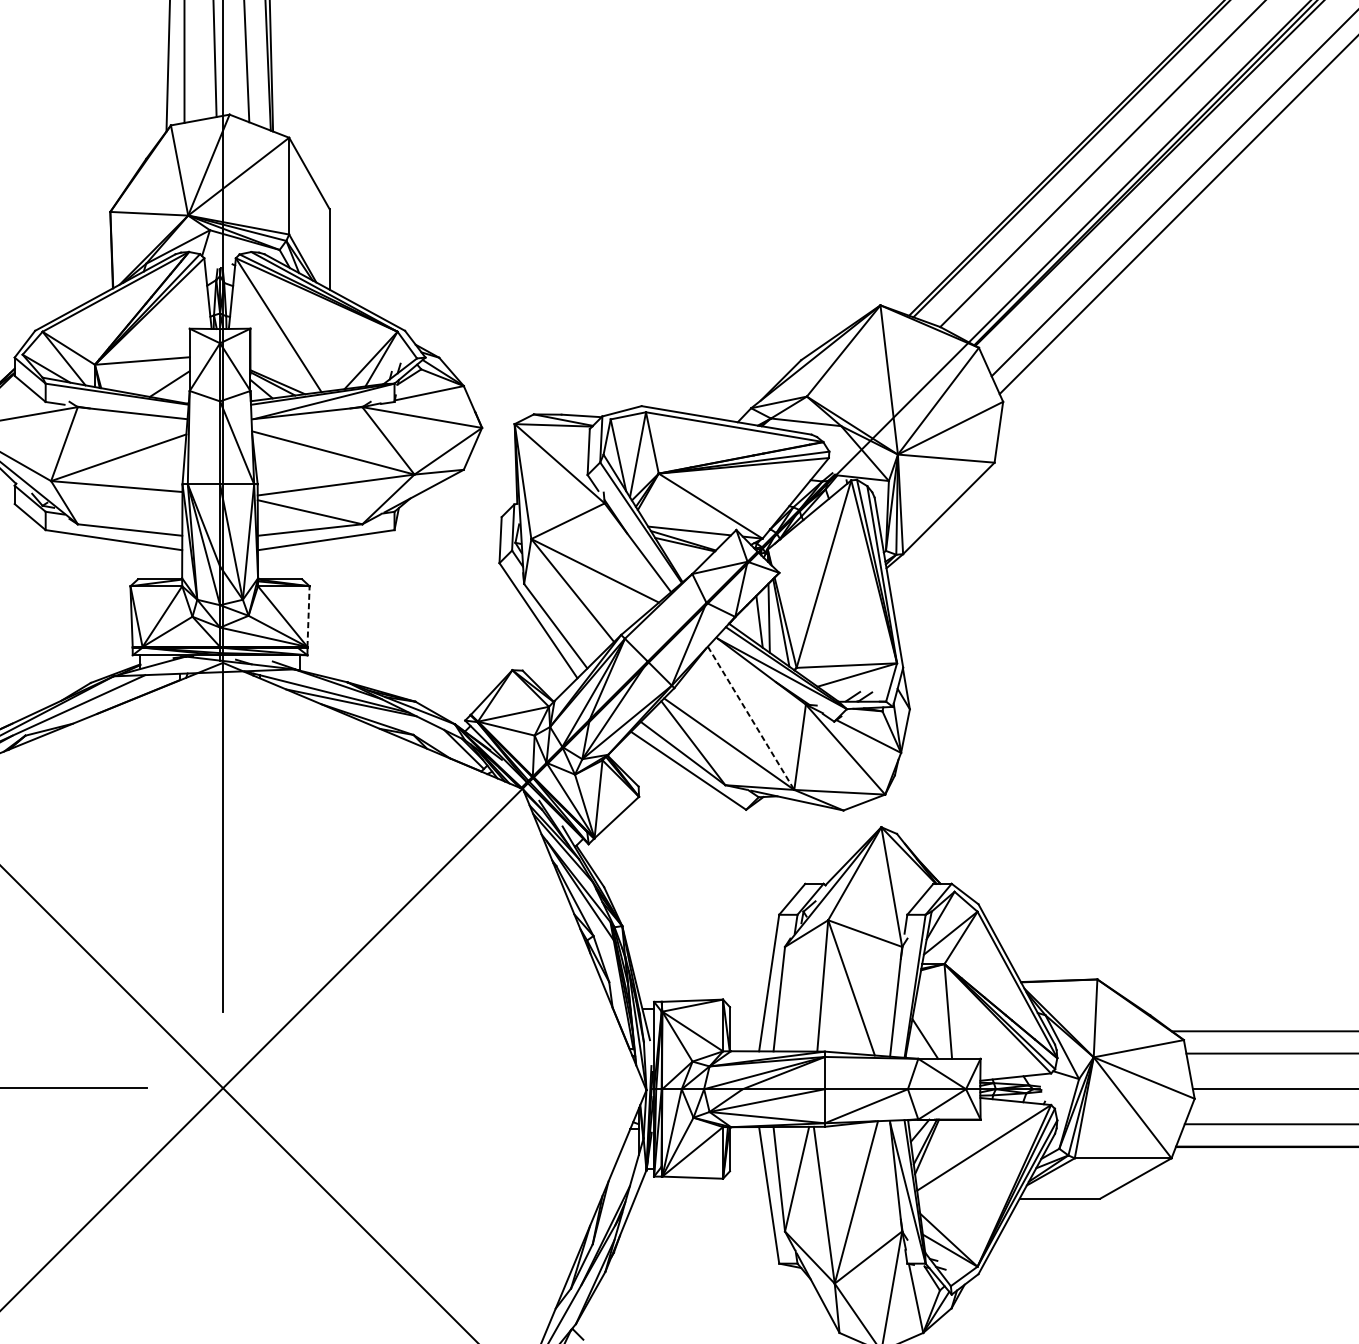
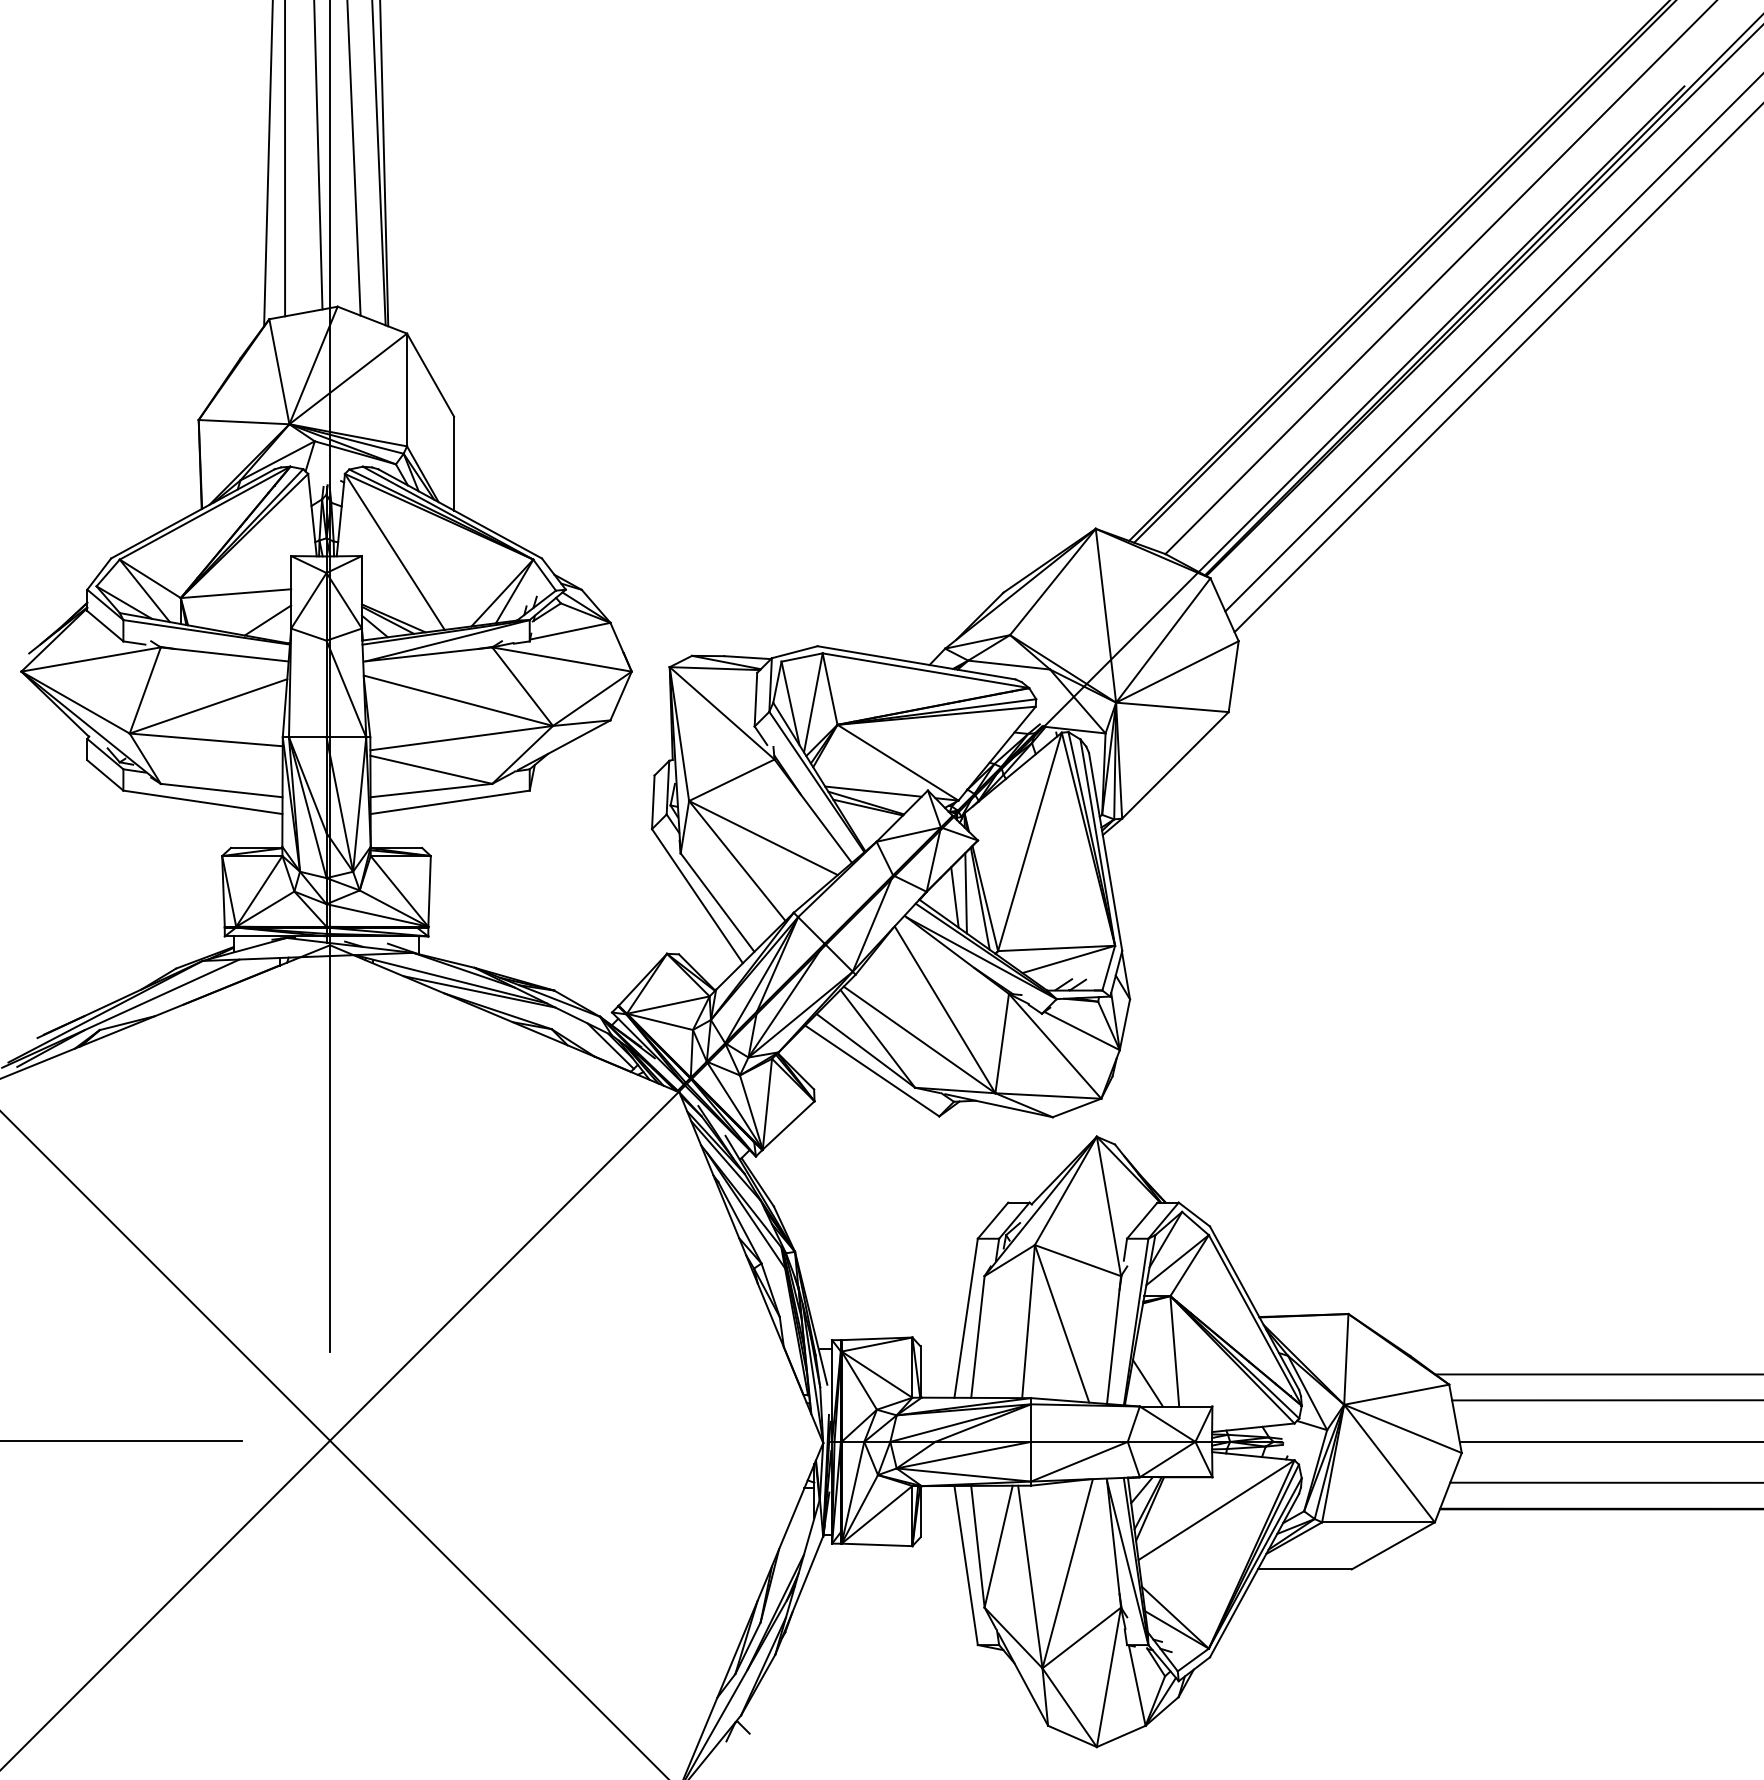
line: (308, 615) -> (429, 890), dashed -> solid
line: (751, 718) -> (945, 1010), dashed -> solid

